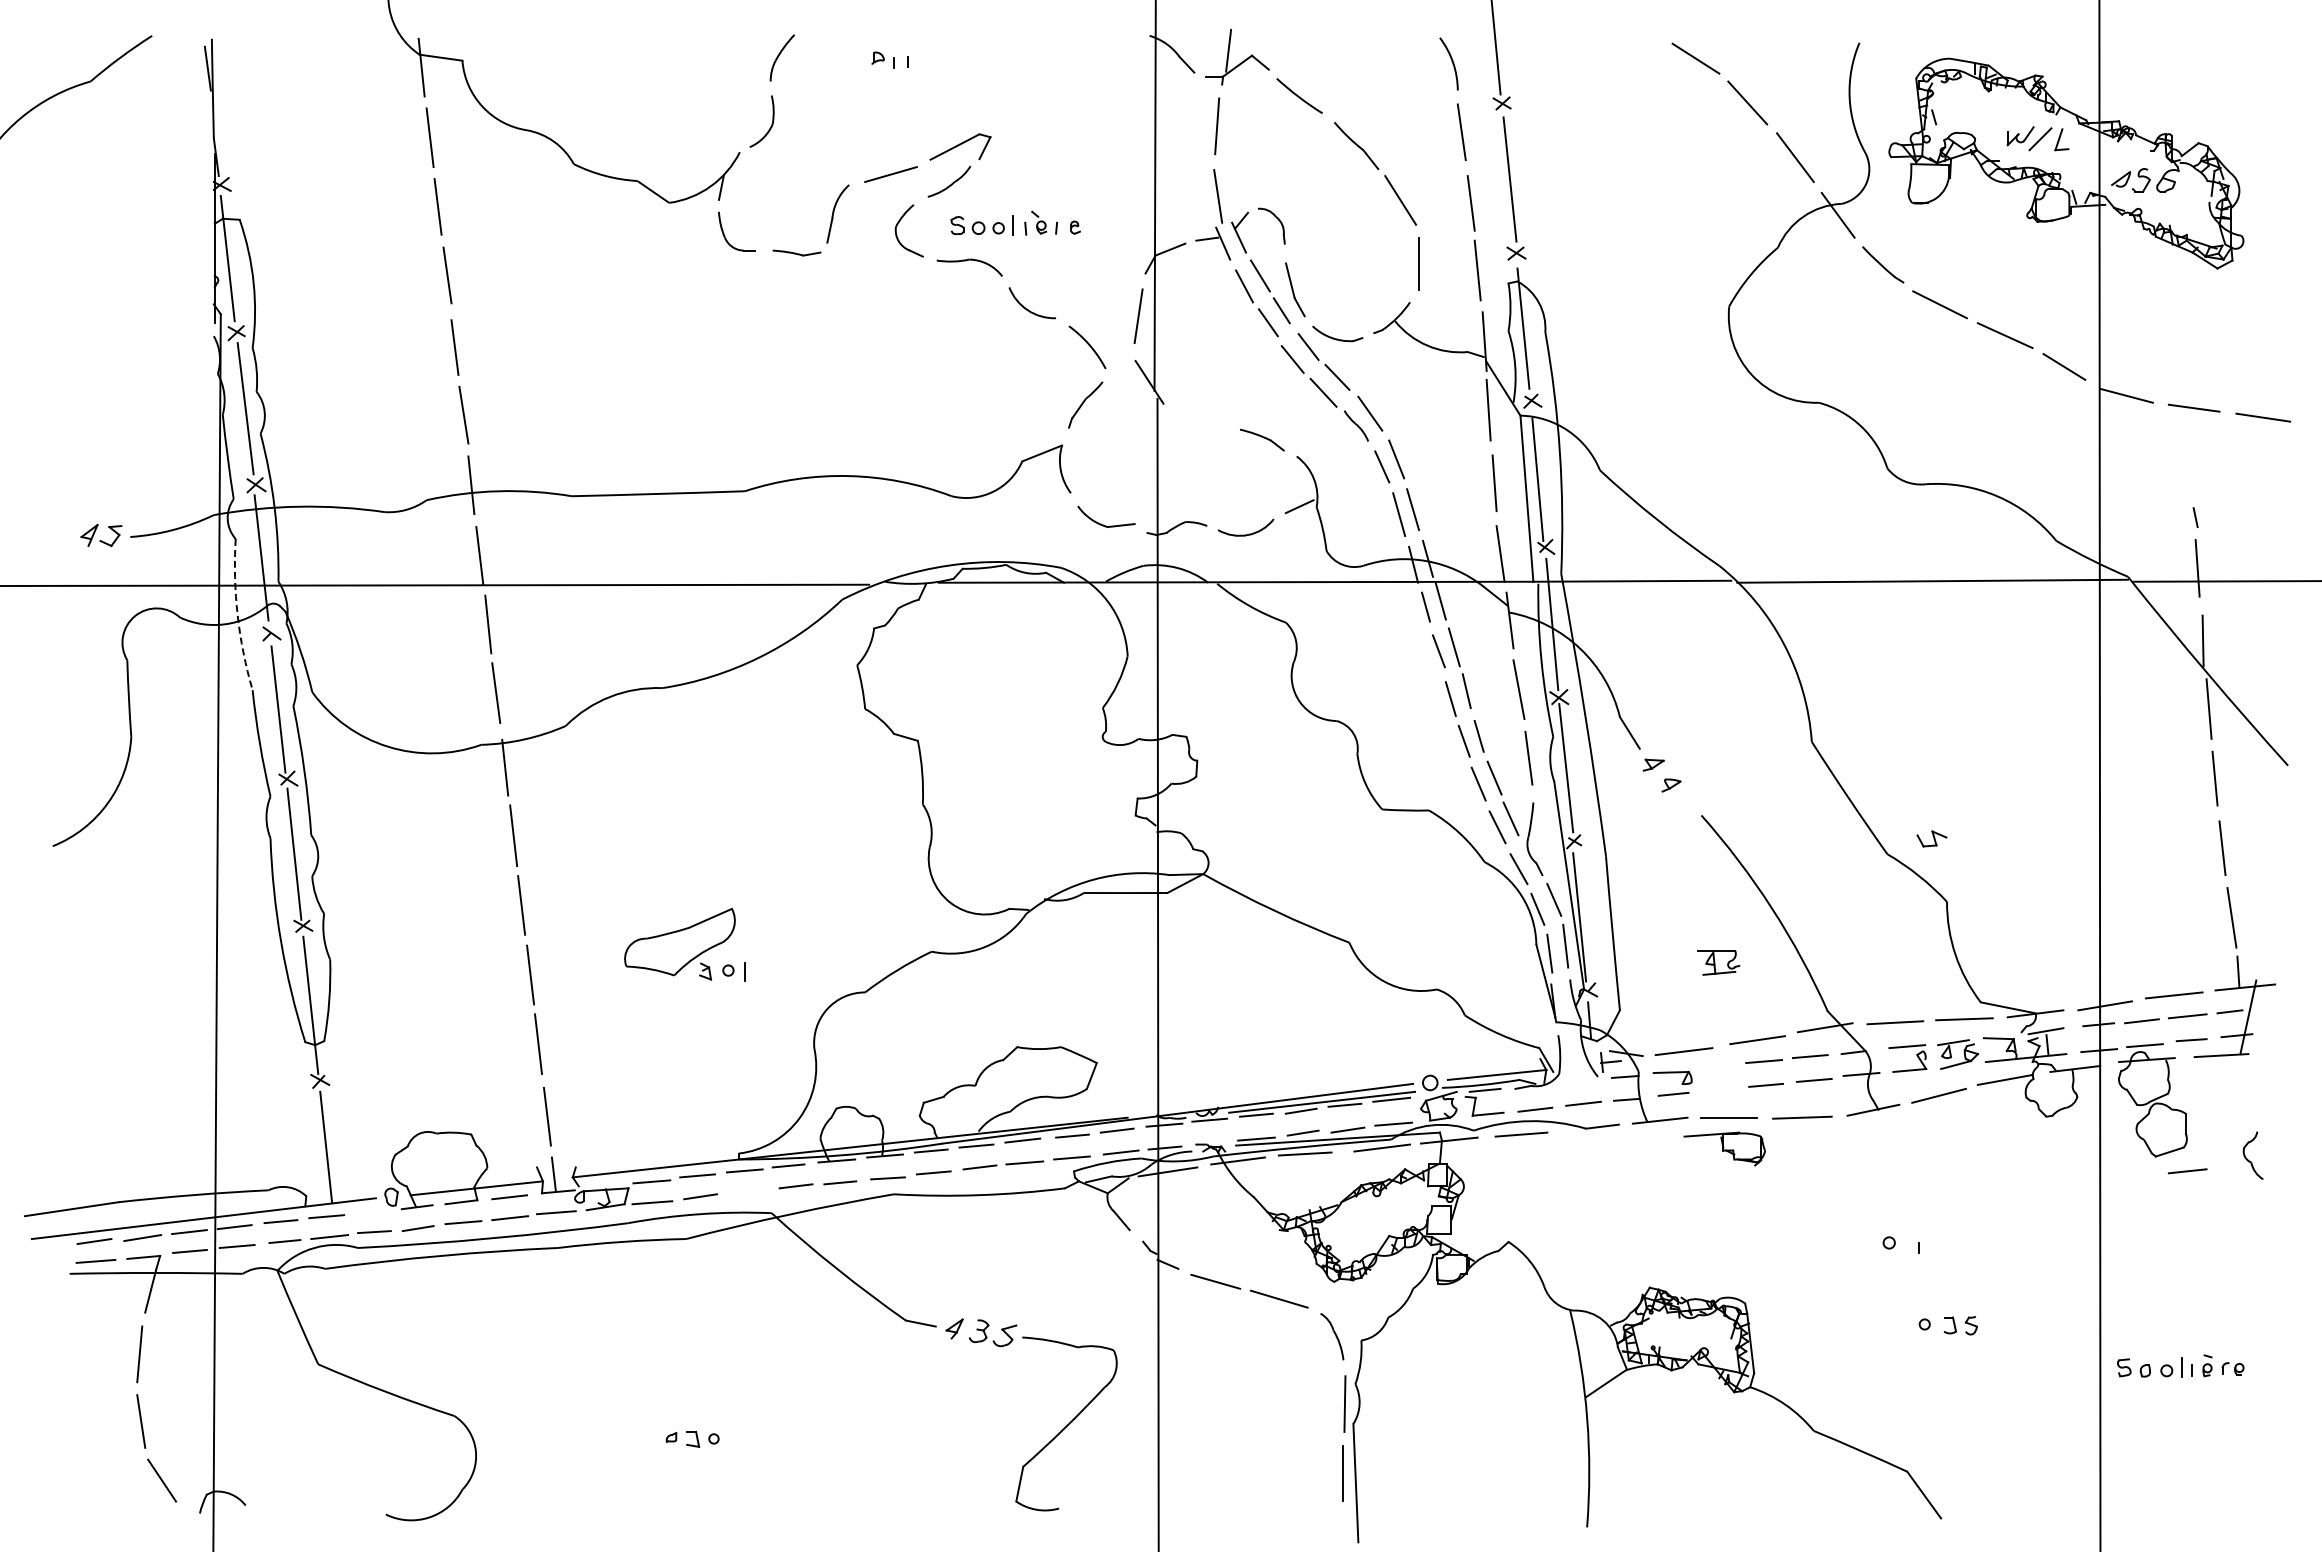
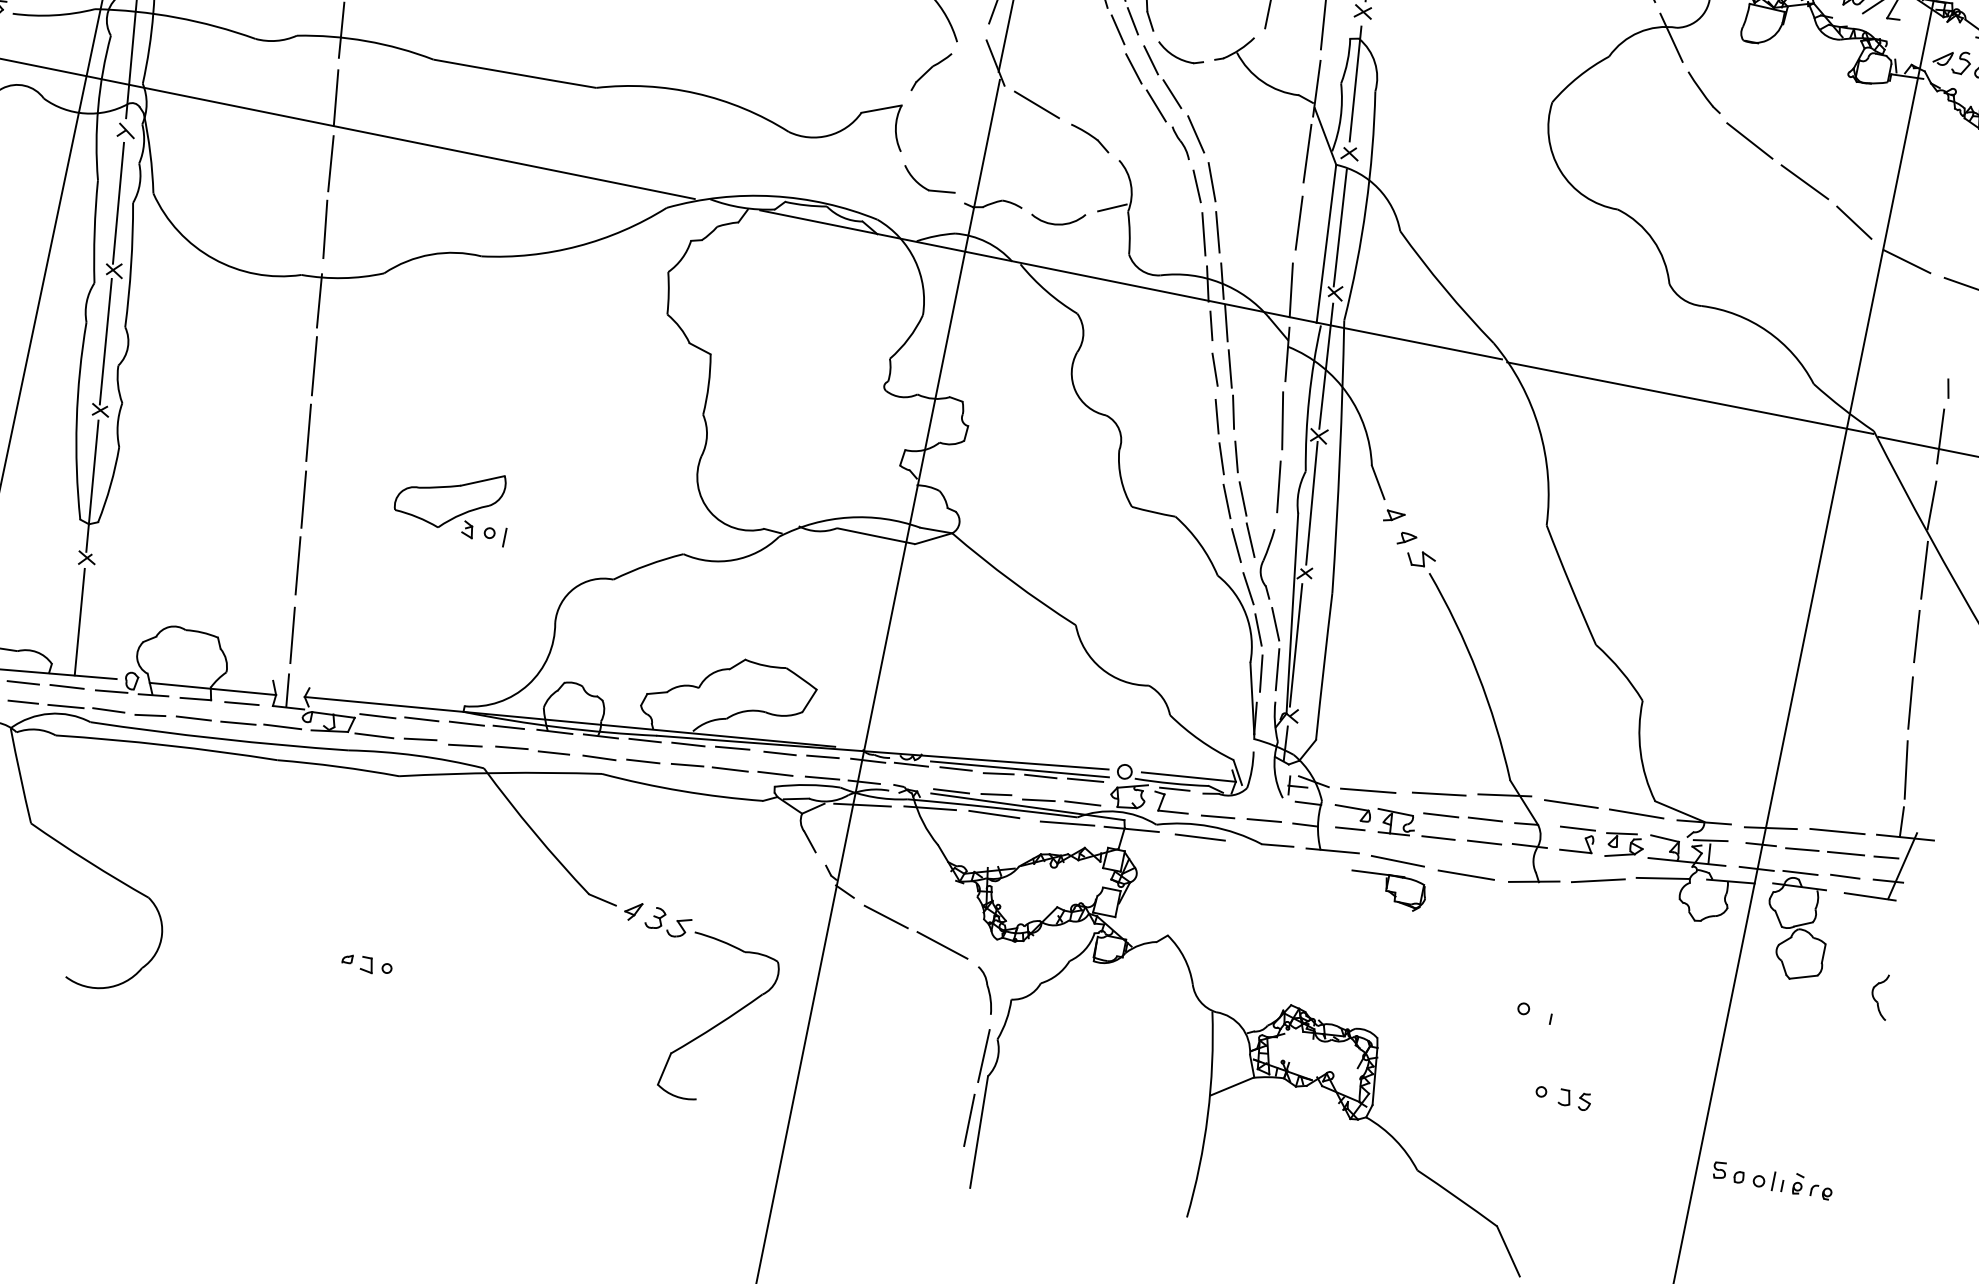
line: (1200, 416) -> (1036, 104), added
arc: (237, 615) -> (98, 107), dashed -> solid
part: (1931, 838) -> (1420, 558), moved
part: (1718, 962) -> (1395, 823), moved
line: (2187, 1171) -> (1816, 998), removed
line: (747, 1193) -> (465, 745), added
line: (373, 1212) -> (111, 691), added

